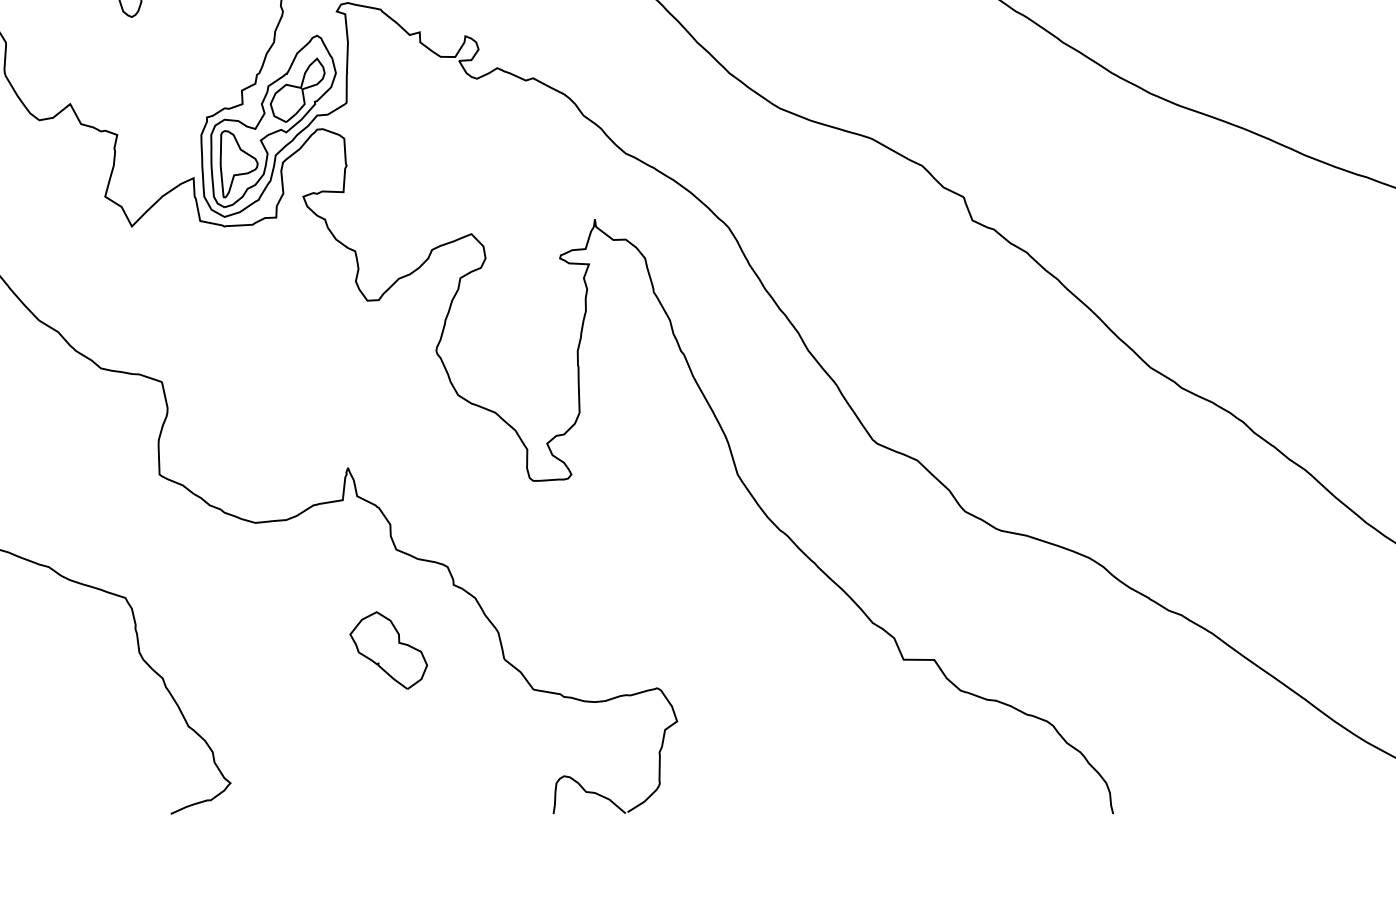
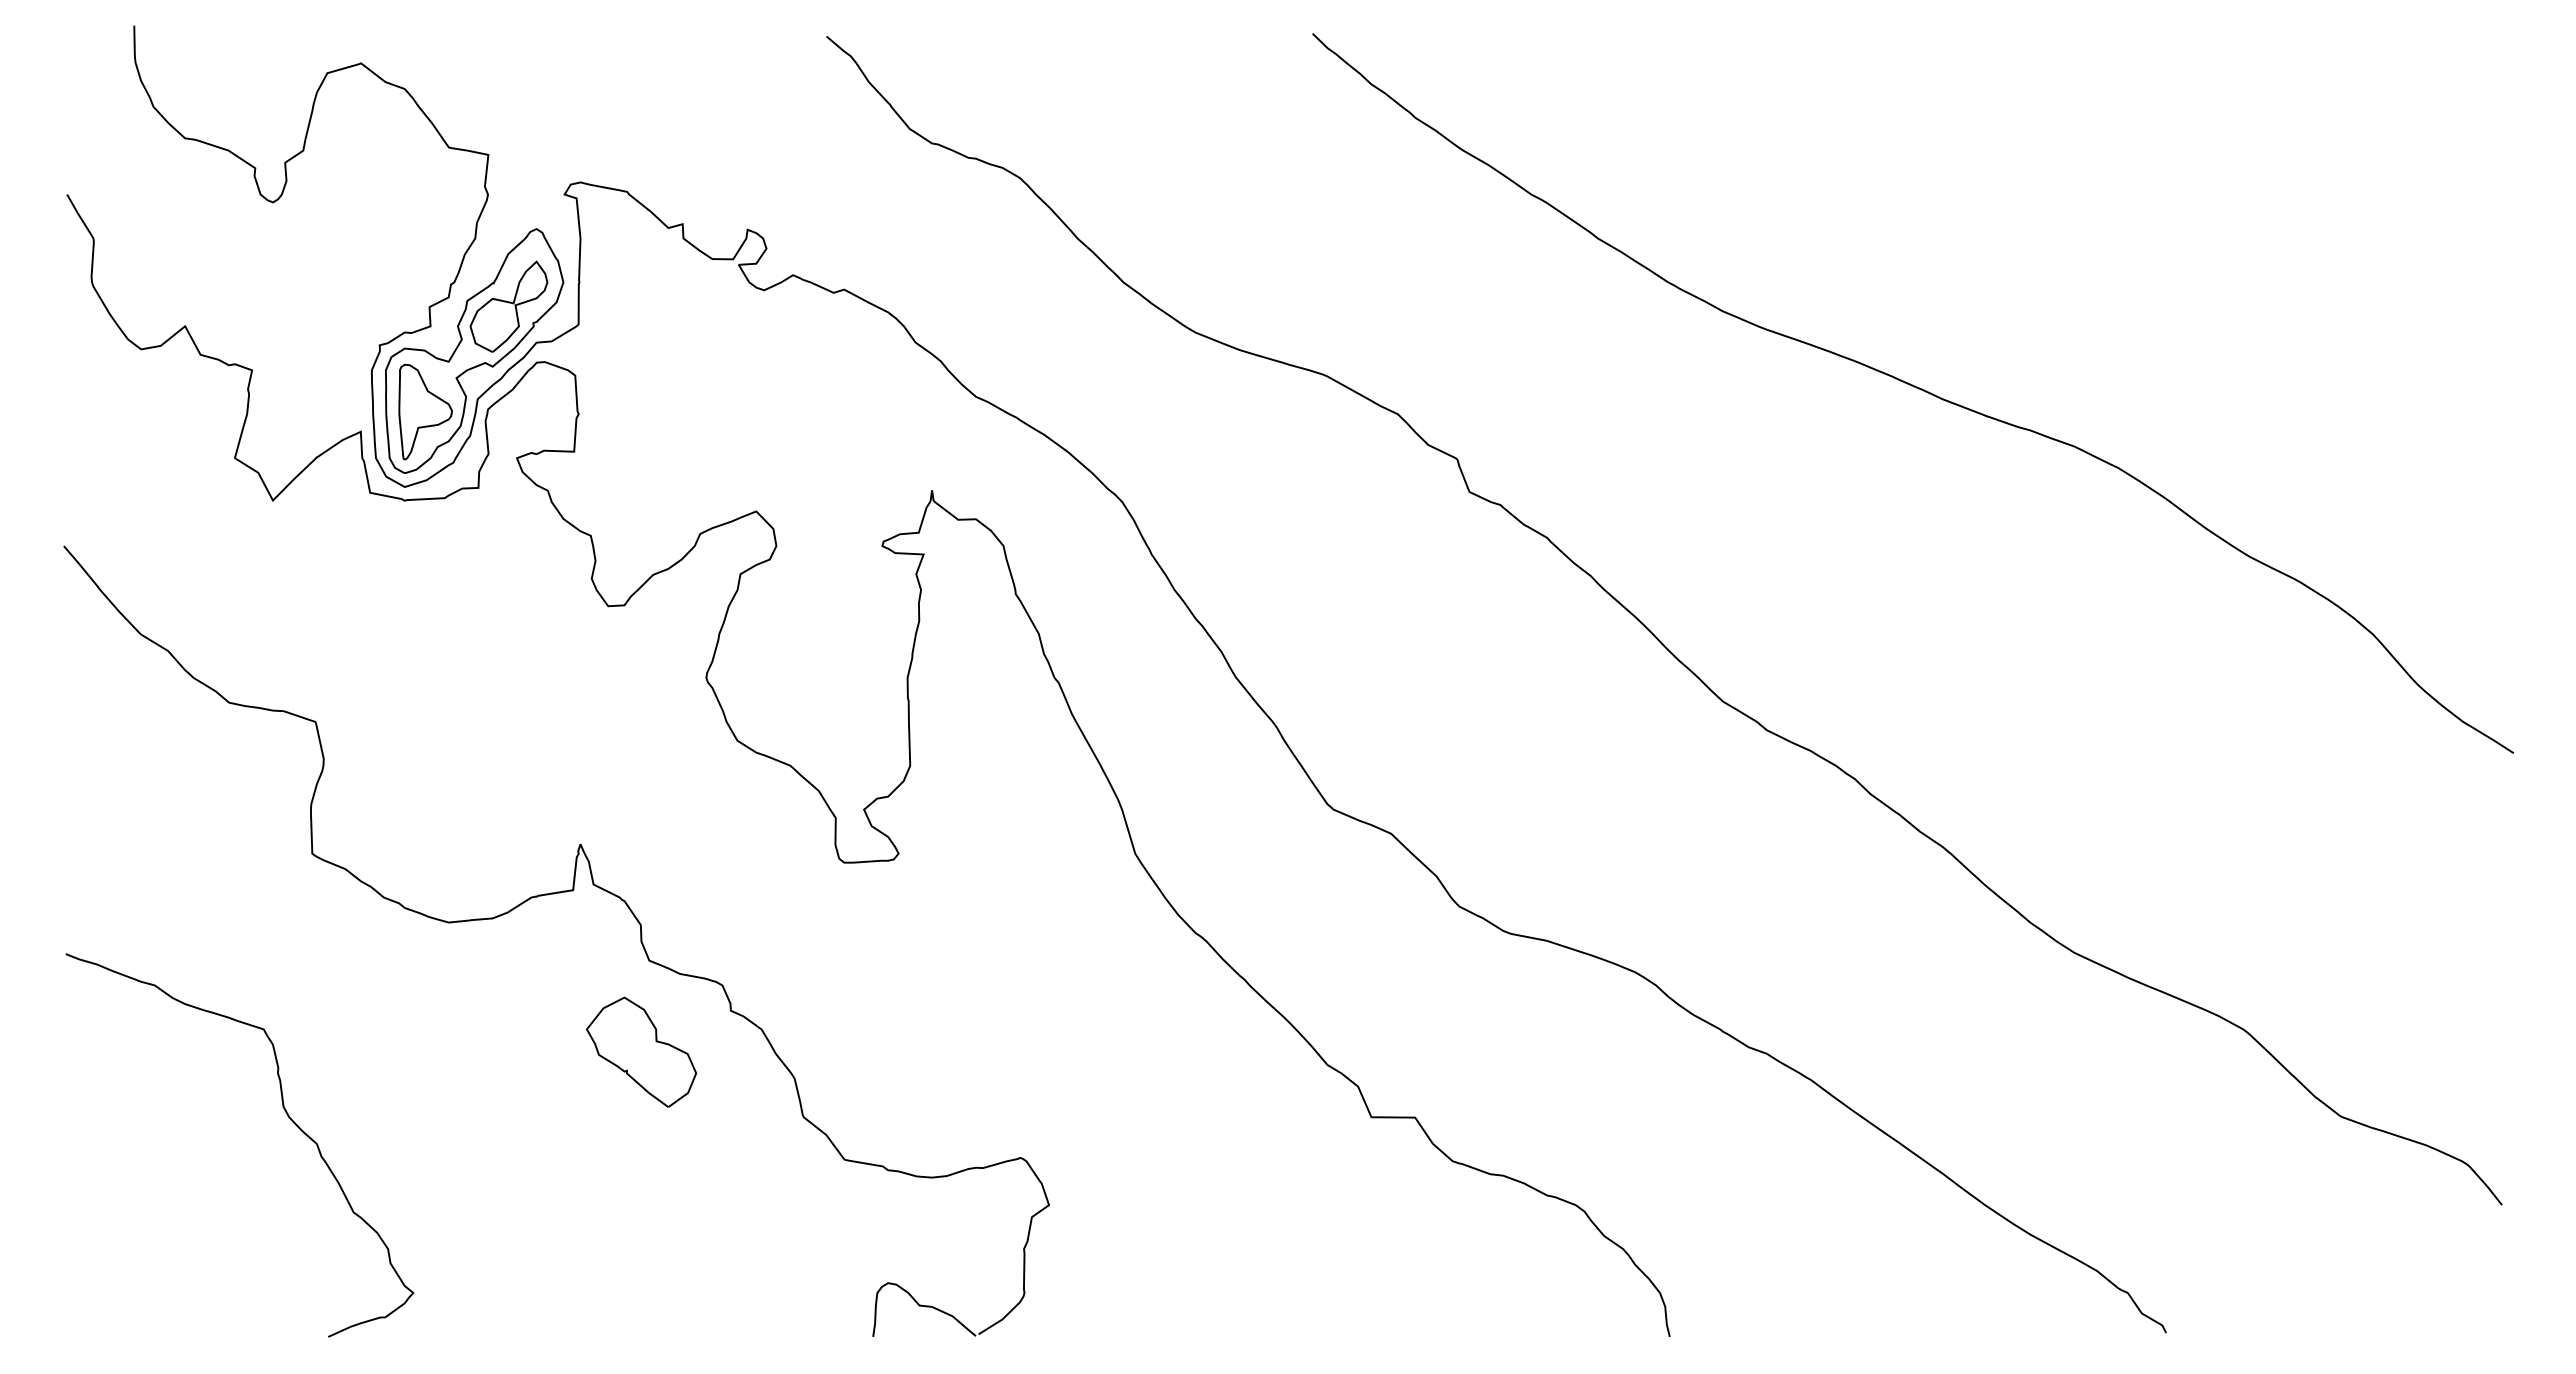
part: (388, 650) -> (641, 1051), moved

